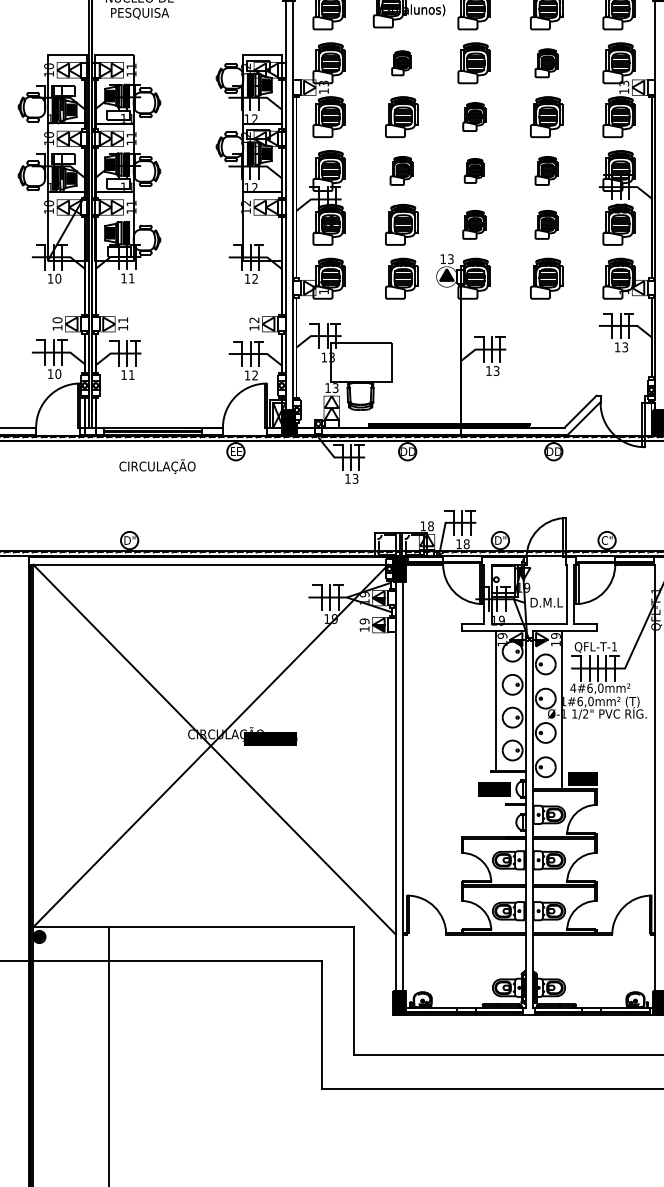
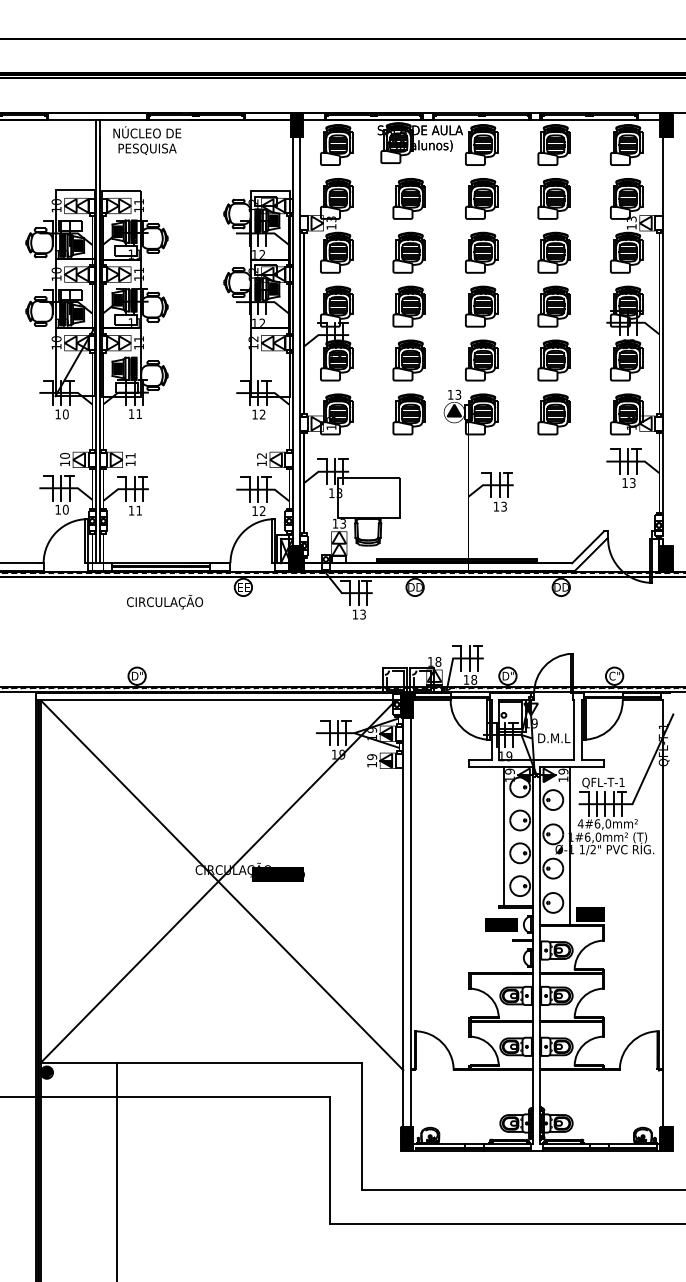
part: (401, 62) -> (408, 198), size x1.67
part: (546, 62) -> (553, 198), size x1.43
part: (474, 116) -> (481, 252), size x1.43
part: (401, 170) -> (408, 306), size x1.43
part: (474, 170) -> (481, 306), size x1.67
part: (546, 170) -> (553, 306), size x1.43
part: (474, 224) -> (481, 360), size x1.43
part: (546, 224) -> (553, 360), size x1.43

